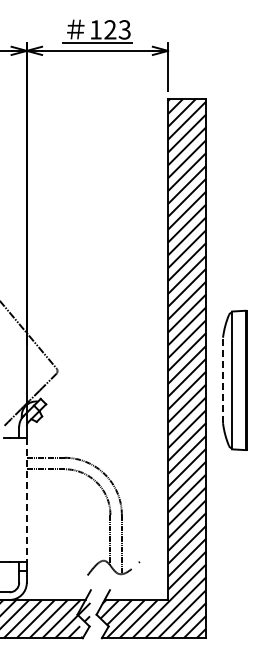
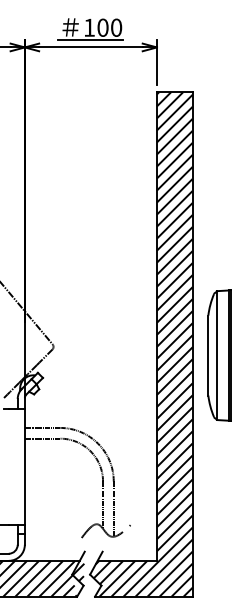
text: (117, 29) -> (109, 27), 123 -> 100
line: (223, 380) -> (208, 355), dashed -> solid
line: (26, 500) -> (24, 467), dashed -> solid

